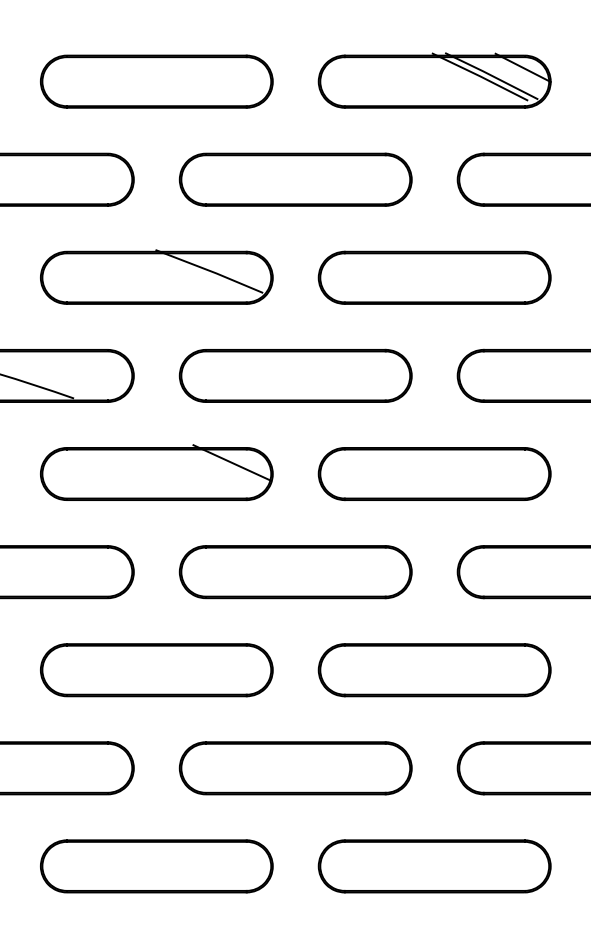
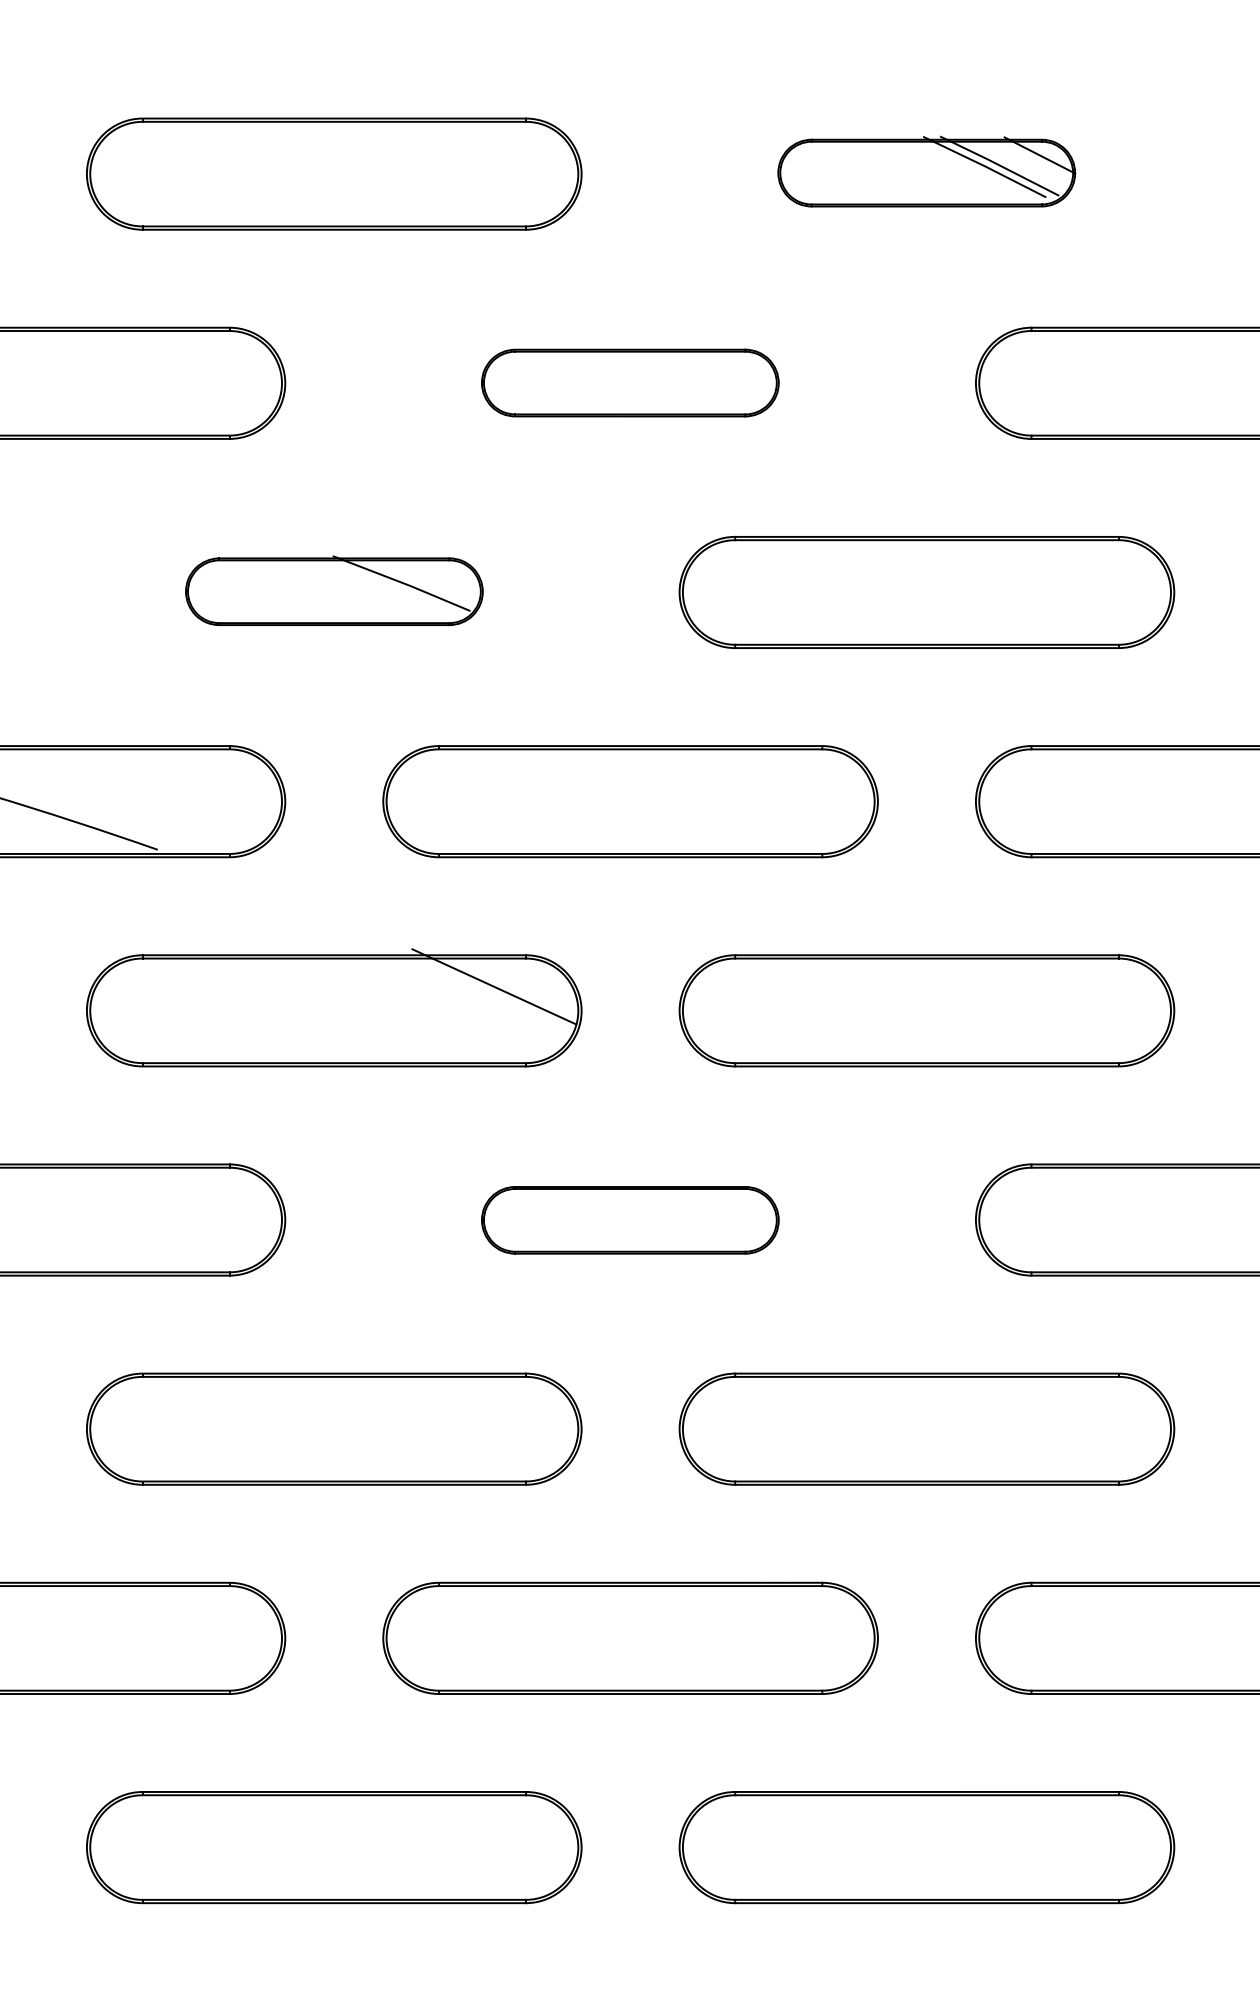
part: (434, 80) -> (926, 171), size x0.6
part: (295, 179) -> (630, 382), size x0.6
part: (156, 276) -> (333, 589), size x0.6
part: (295, 572) -> (630, 1220), size x0.6

